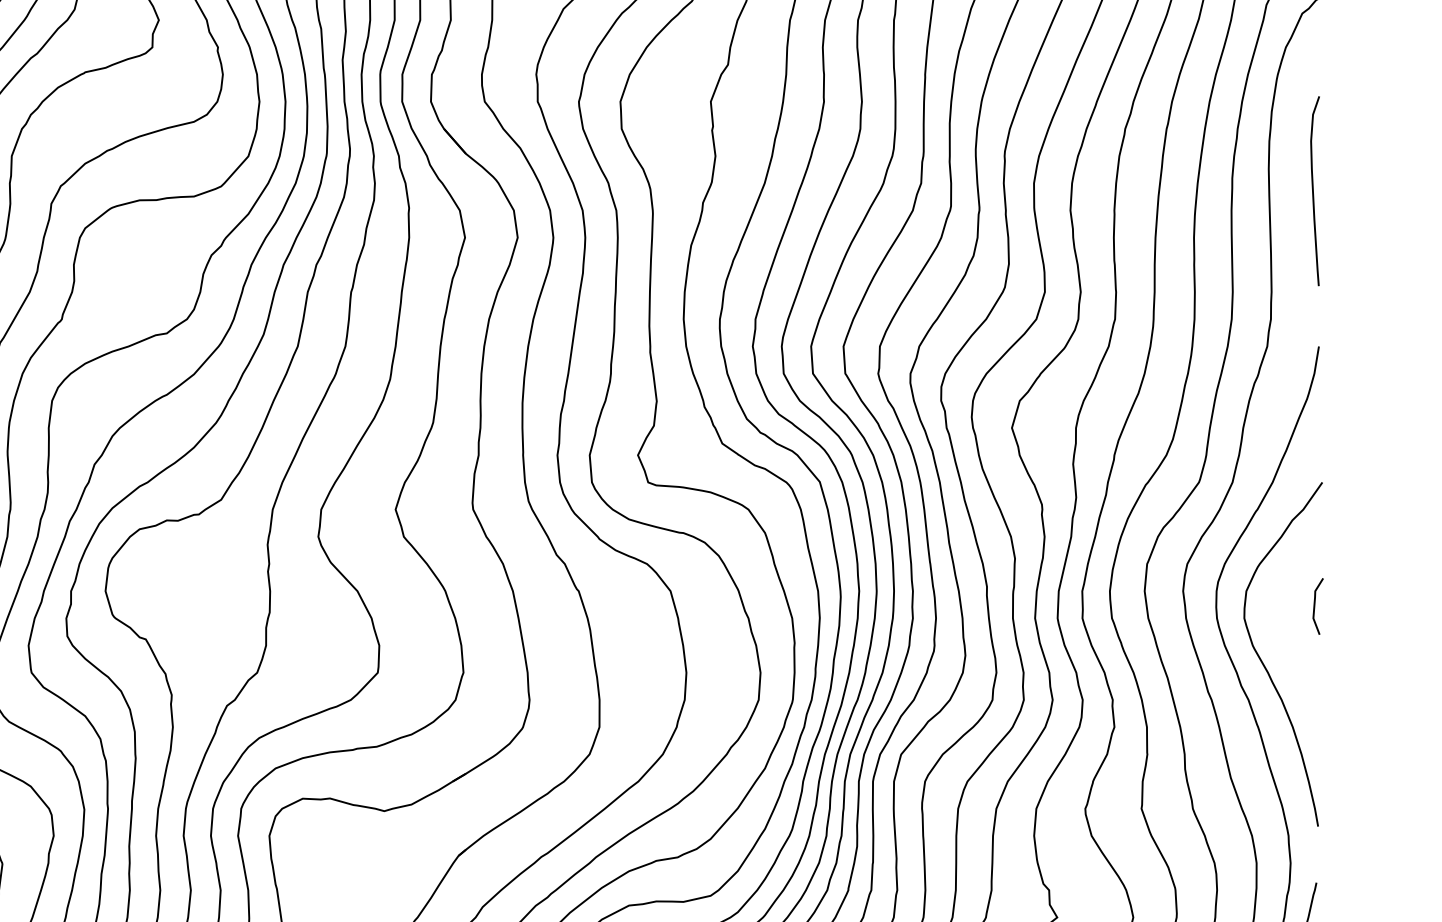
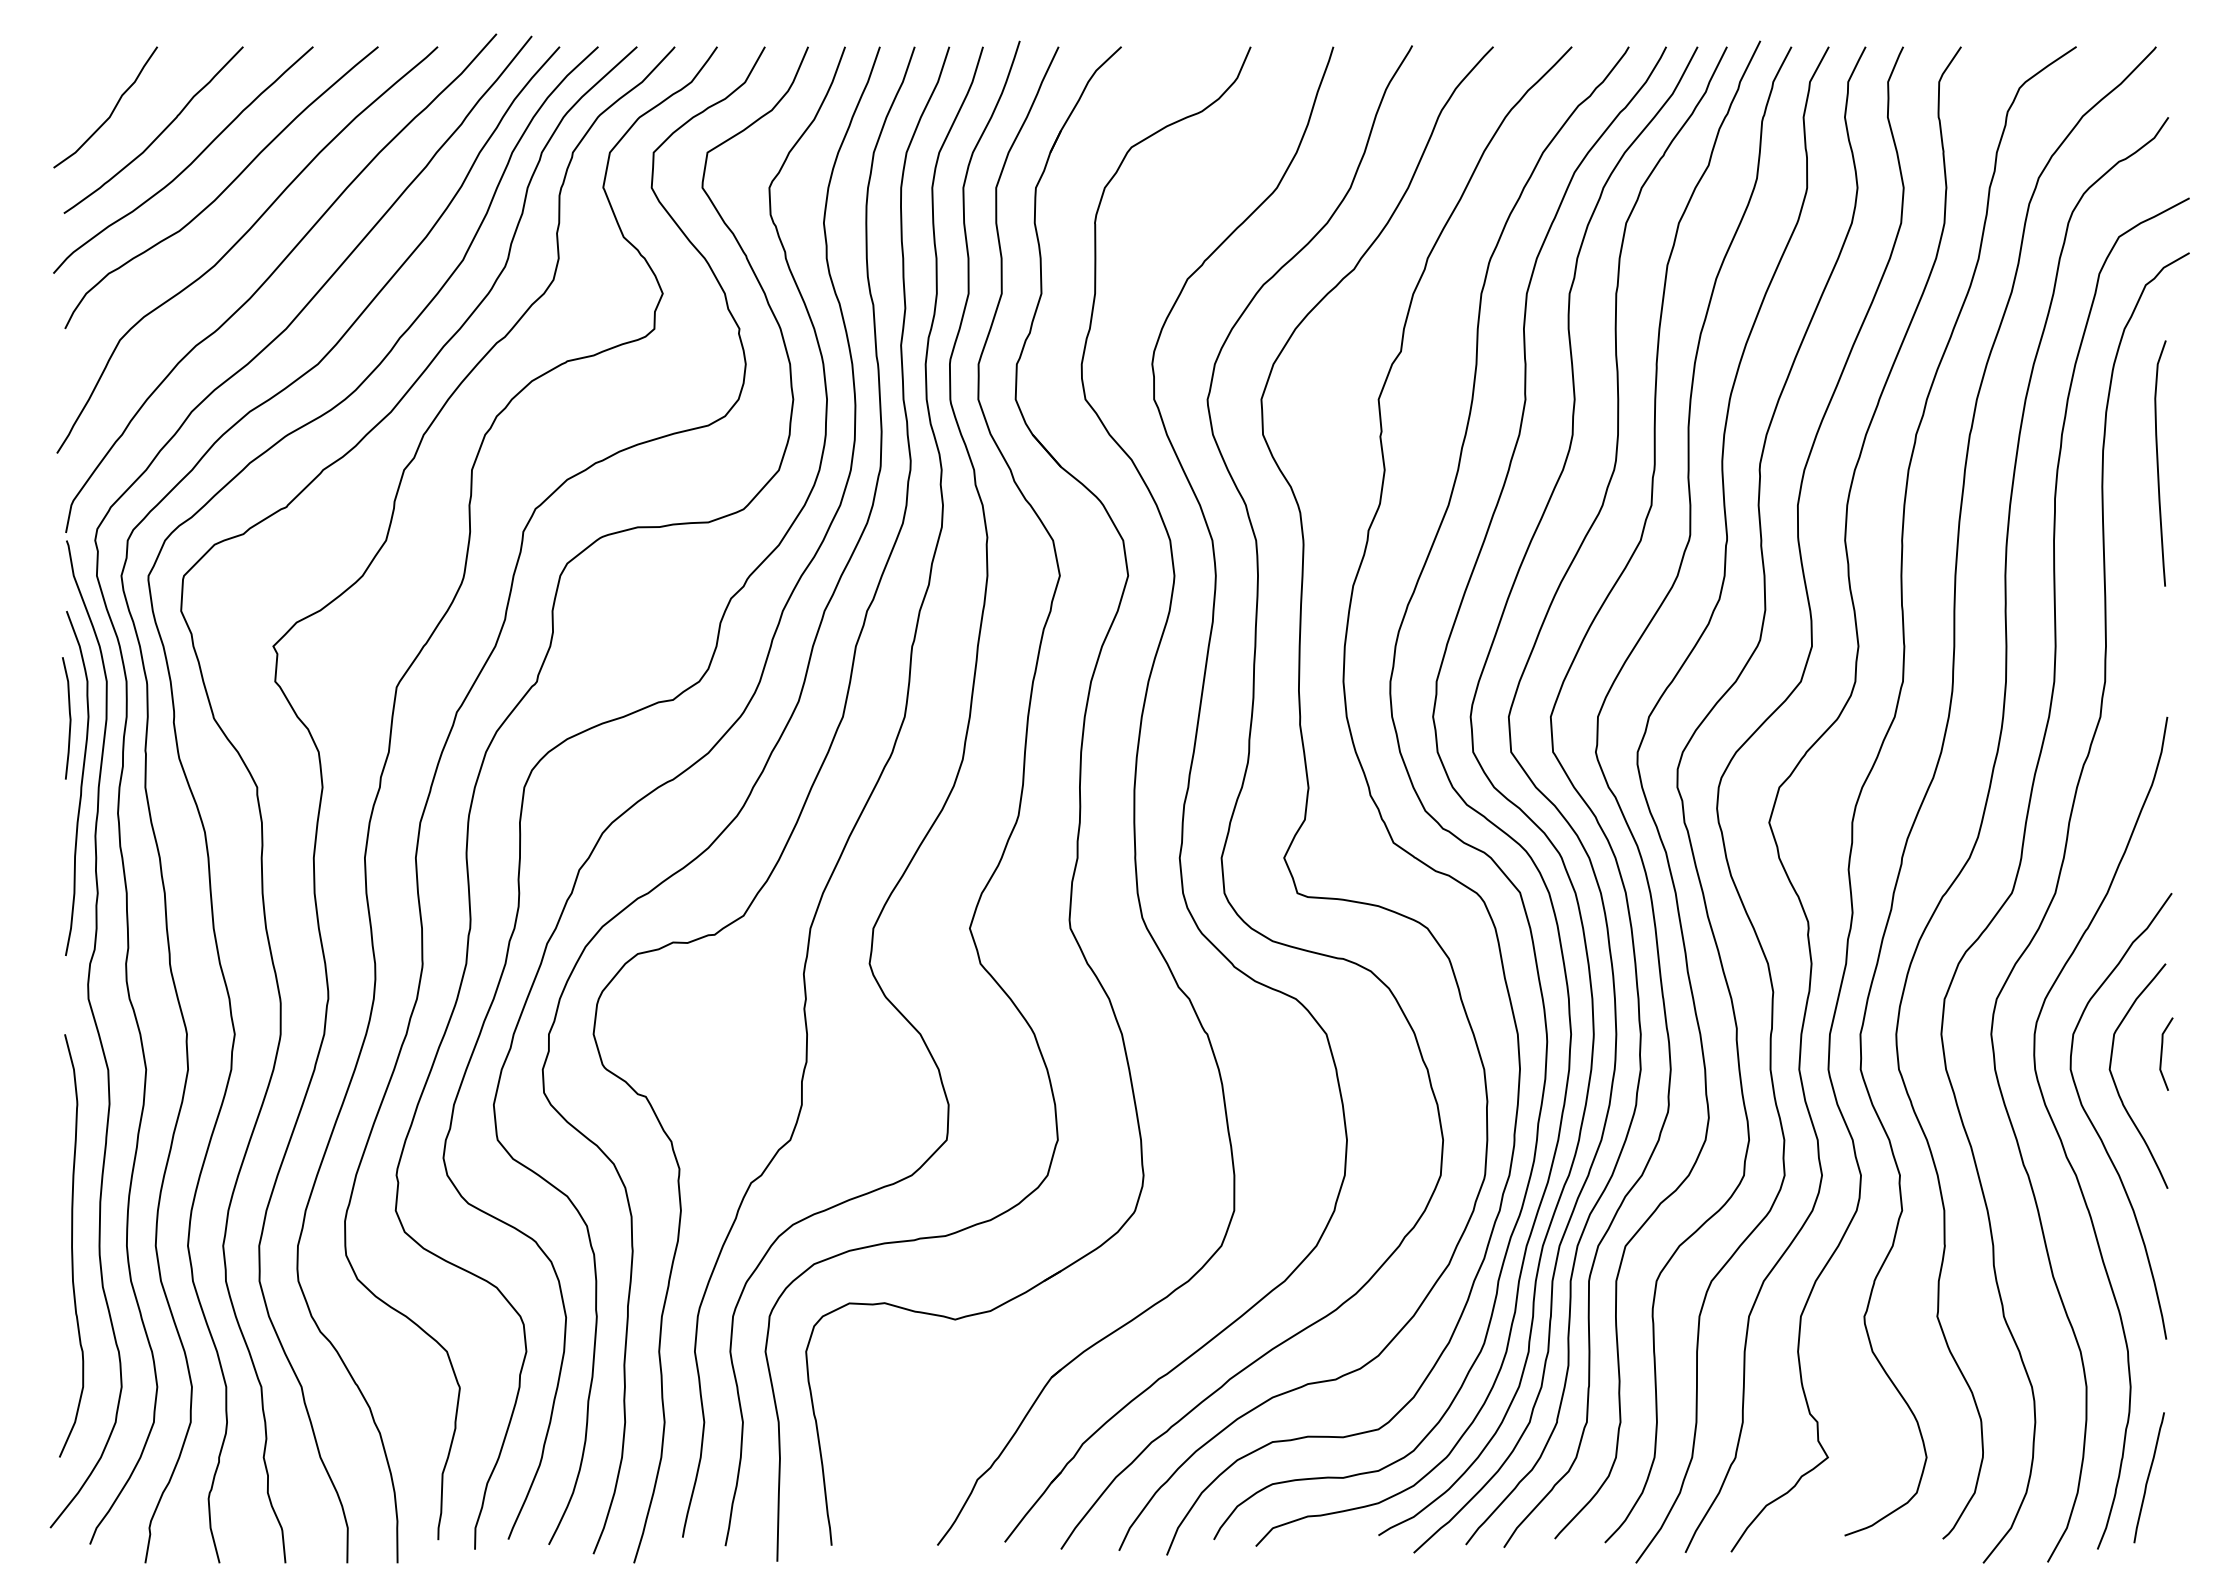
curve: (1313, 191) -> (2158, 463), moved
curve: (1279, 629) -> (2116, 1084), added

